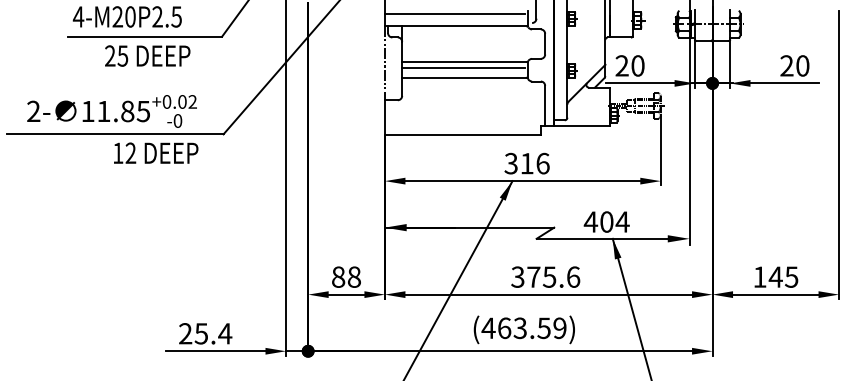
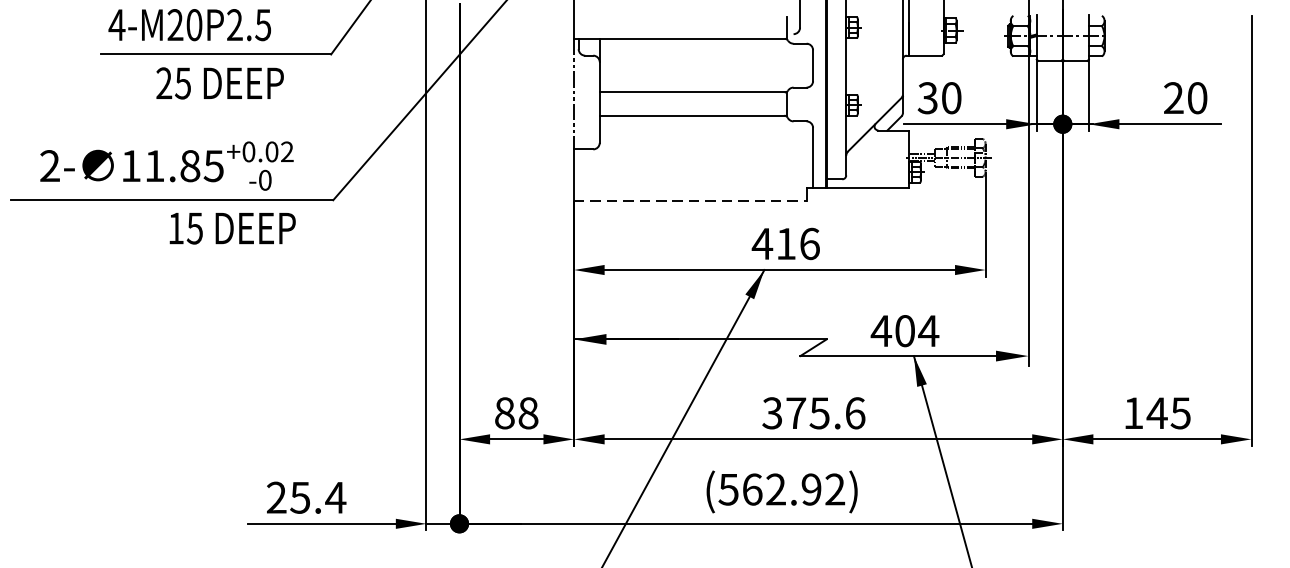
line: (454, 14) -> (677, 21), removed
text: (621, 65) -> (926, 97), 20 -> 30
line: (463, 67) -> (691, 100), removed
line: (462, 135) -> (689, 201), solid -> dashed
text: (130, 153) -> (194, 228), 12 -> 15
text: (511, 163) -> (762, 243), 316 -> 416
text: (523, 328) -> (780, 489), (463.59) -> (562.92)

